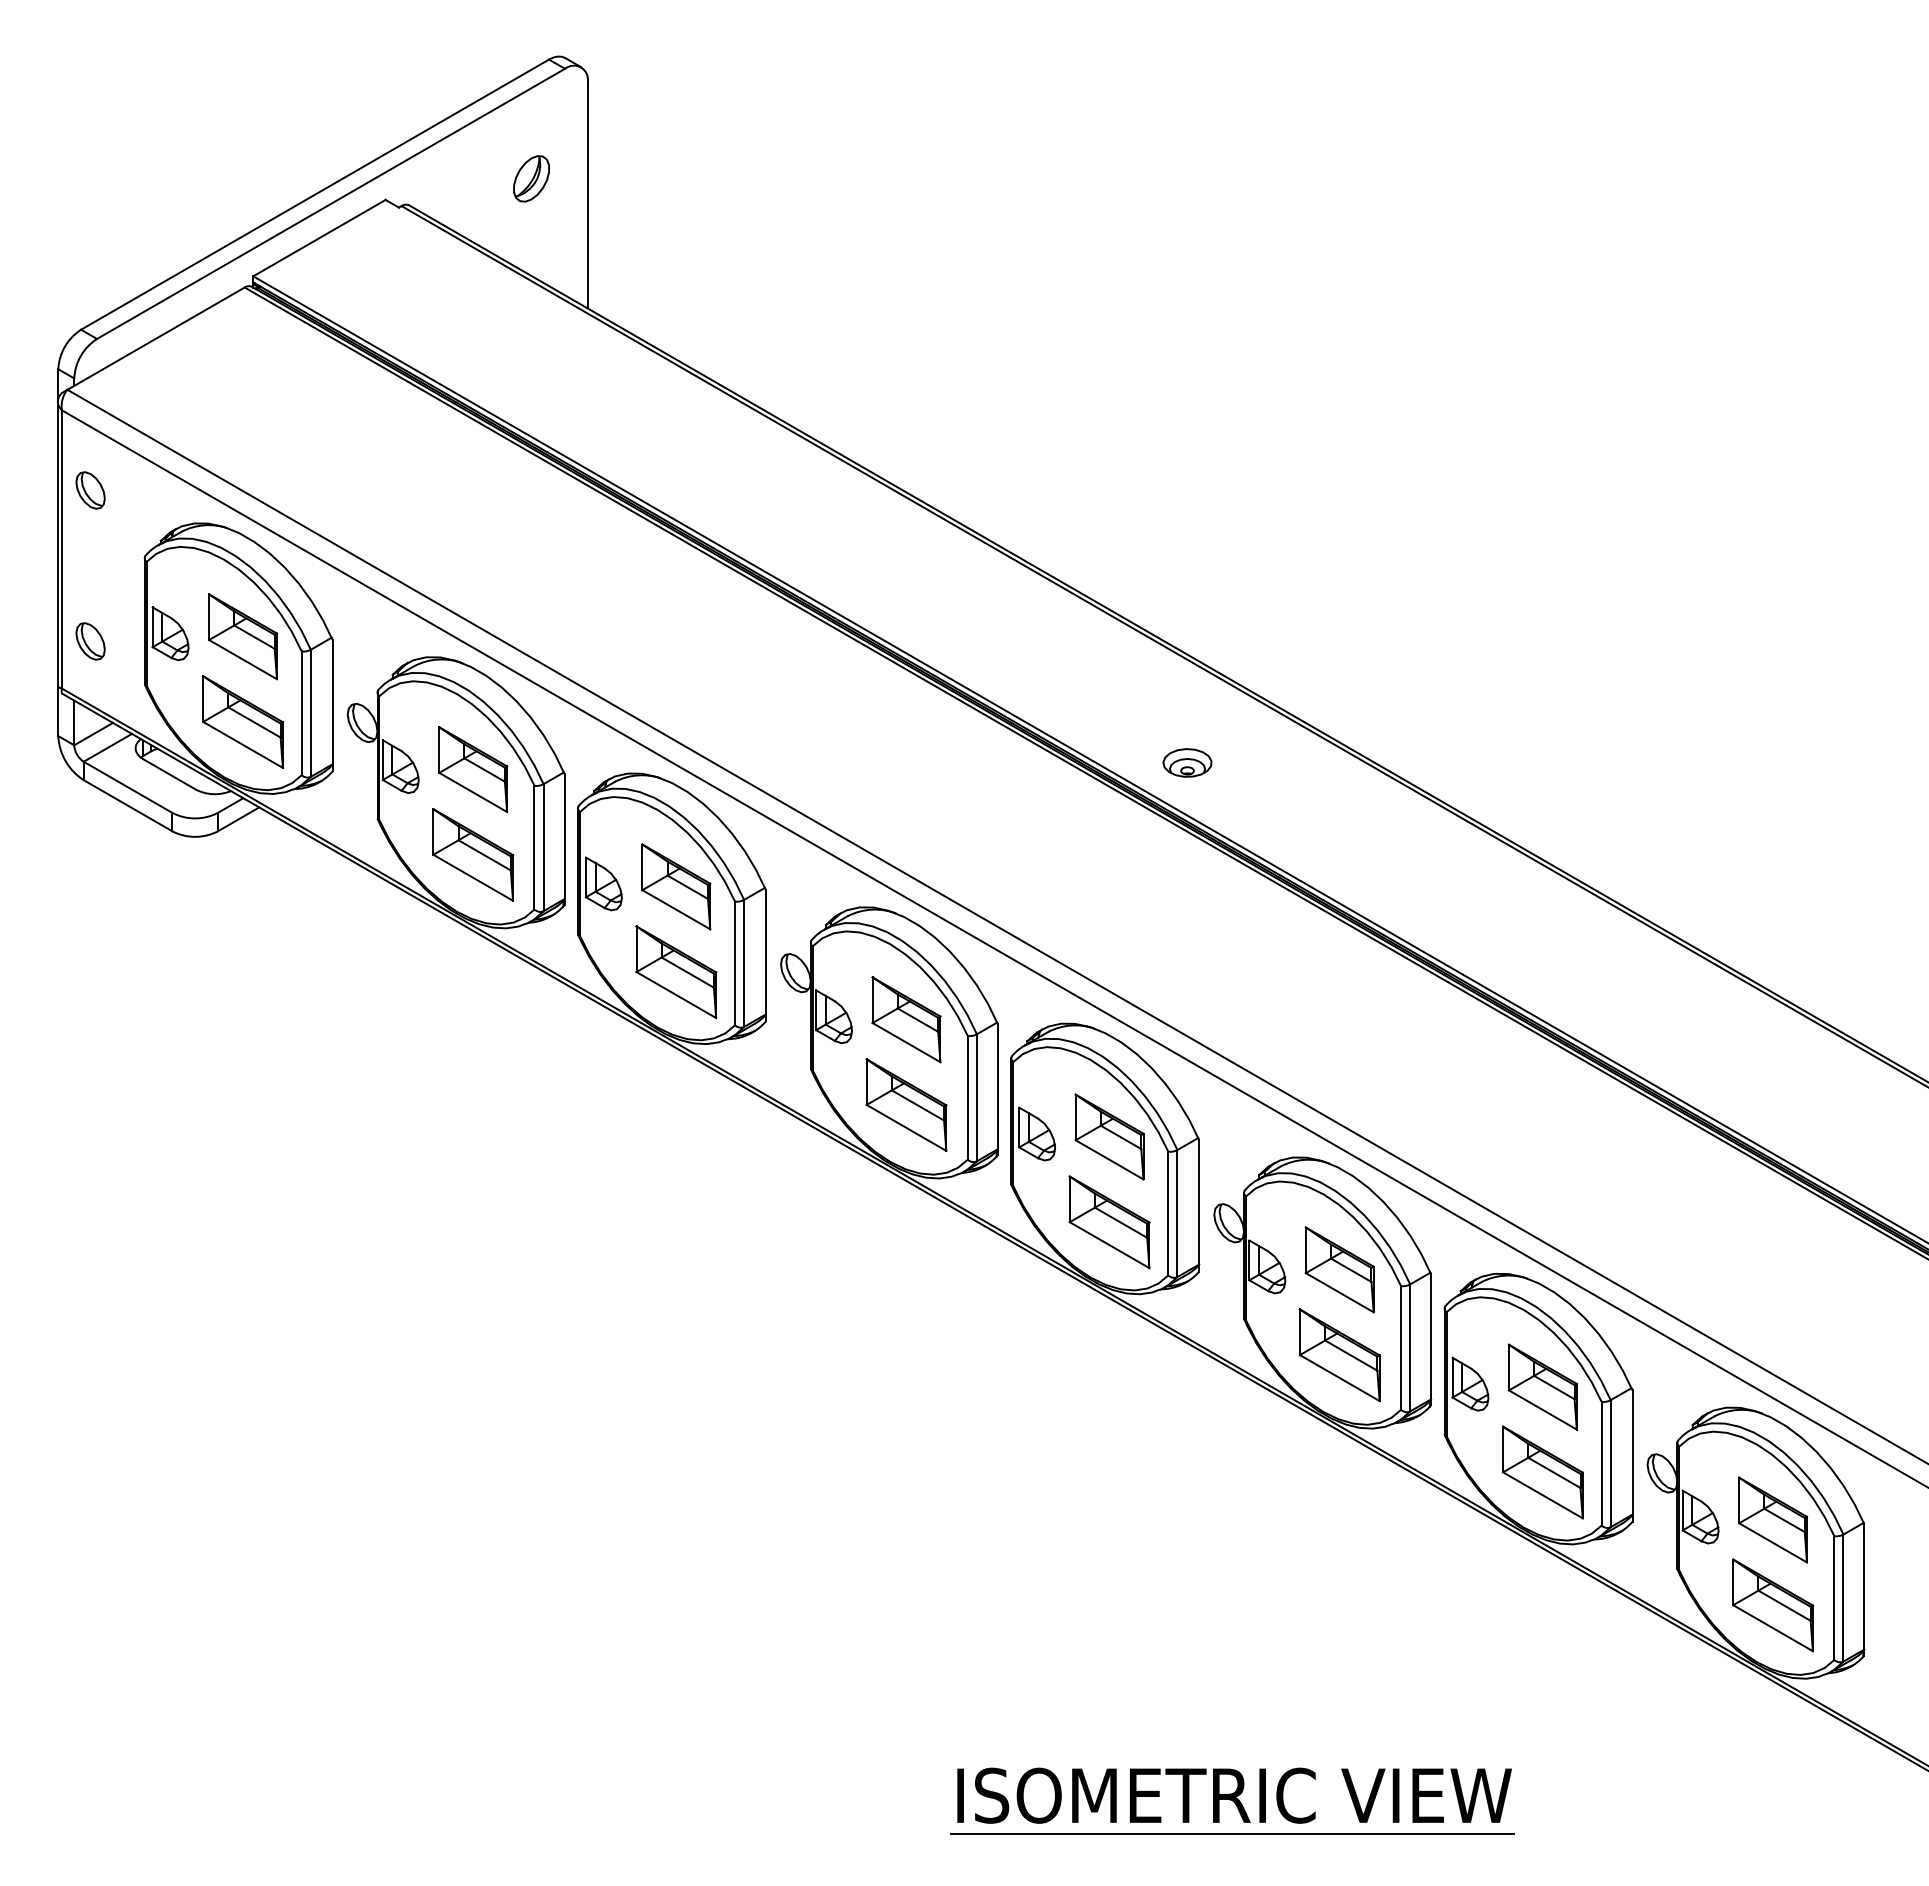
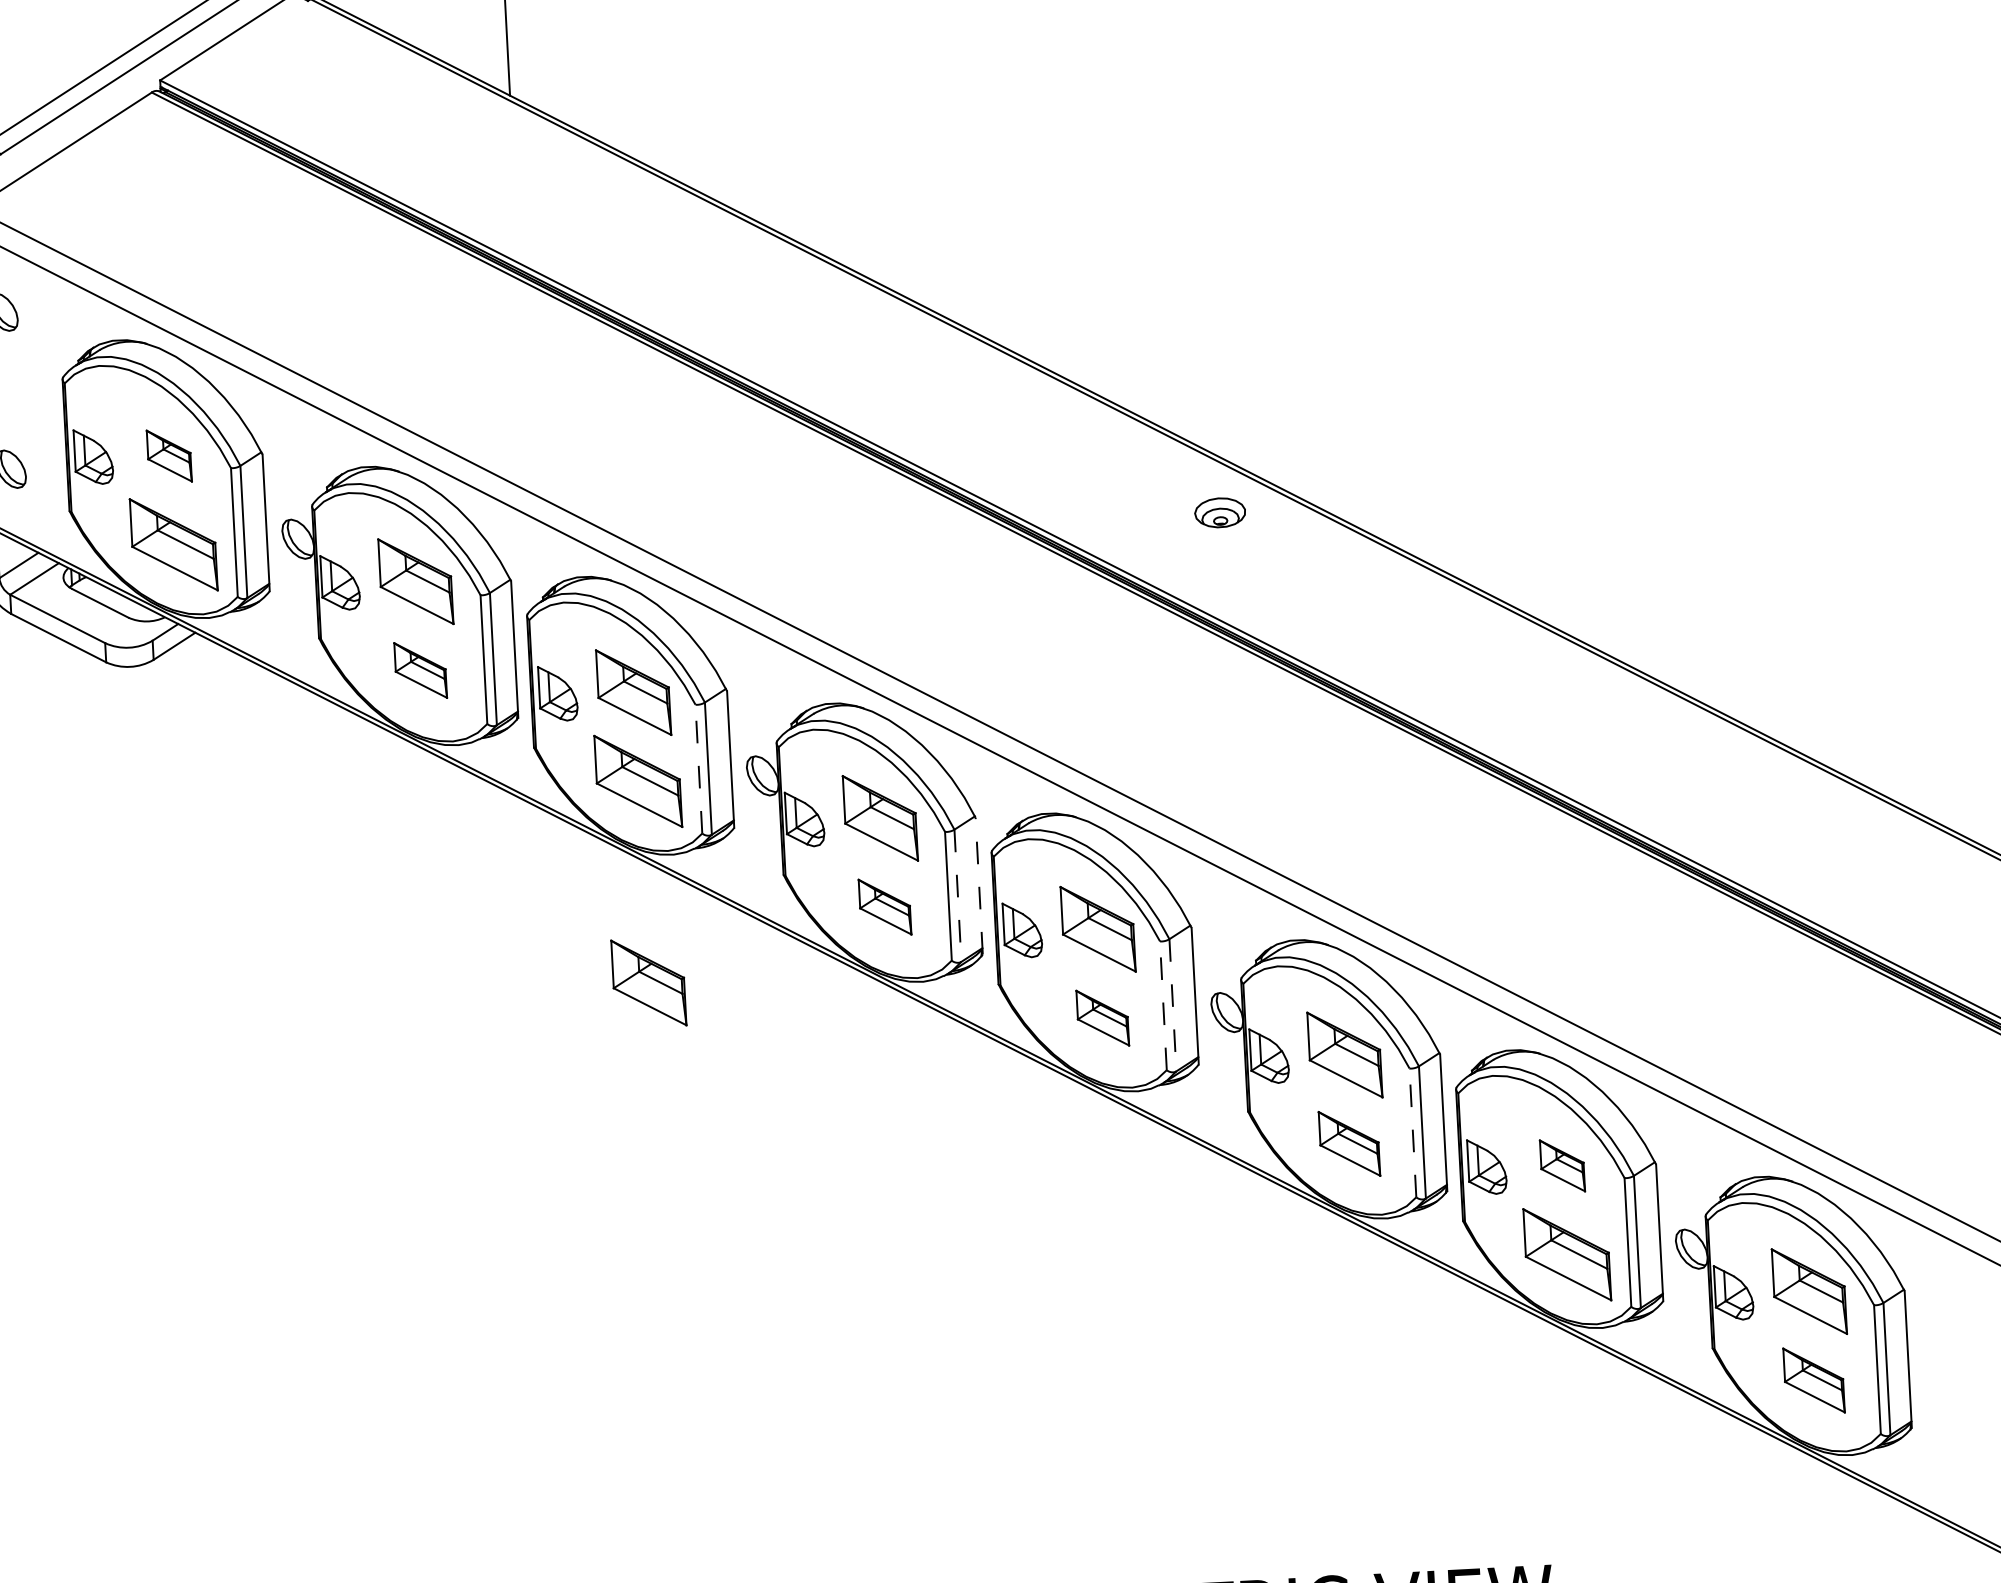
part: (243, 636) -> (169, 455), size x0.6
part: (1187, 762) -> (1220, 512), moved
part: (473, 854) -> (420, 670), size x0.6
line: (735, 963) -> (699, 769), solid -> dashed
line: (997, 1089) -> (978, 886), solid -> dashed
line: (976, 1097) -> (957, 895), solid -> dashed
part: (906, 1104) -> (885, 906), size x0.6
part: (676, 1165) -> (649, 982), added
line: (1168, 1213) -> (1163, 1005), solid -> dashed
line: (1177, 1213) -> (1172, 1005), solid -> dashed
part: (1109, 1222) -> (1102, 1018), size x0.6
line: (1401, 1347) -> (1413, 1132), solid -> dashed
part: (1339, 1355) -> (1349, 1144), size x0.7
part: (1542, 1386) -> (1562, 1165), size x0.6
part: (1772, 1605) -> (1813, 1380), size x0.7

